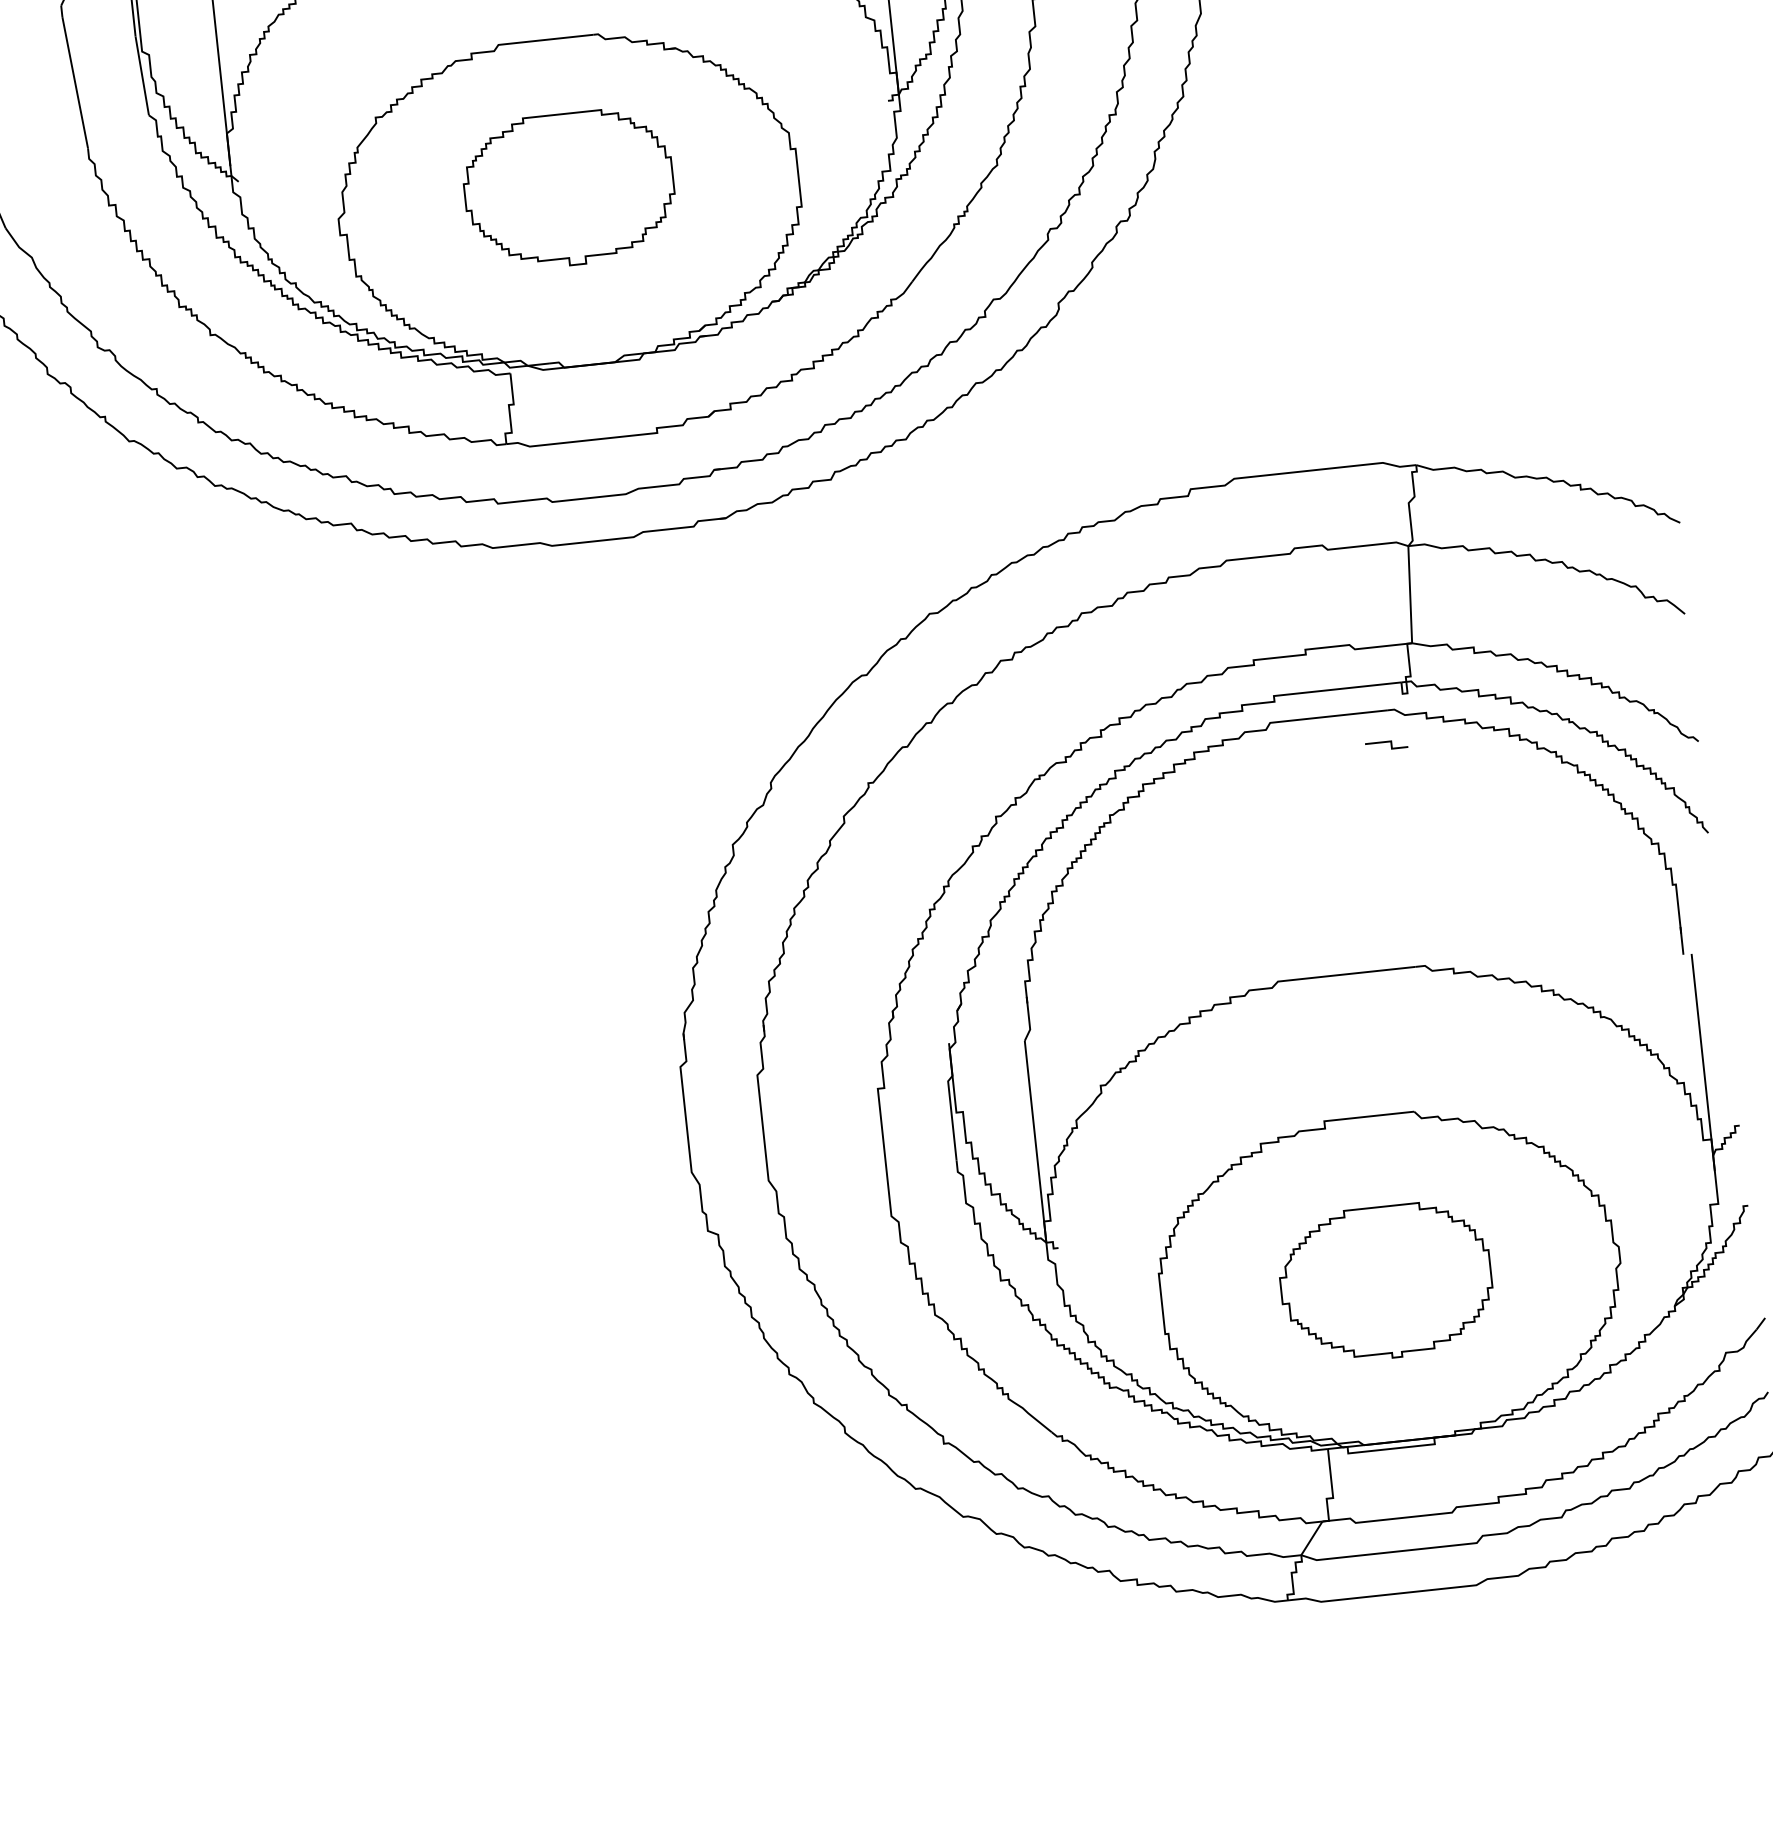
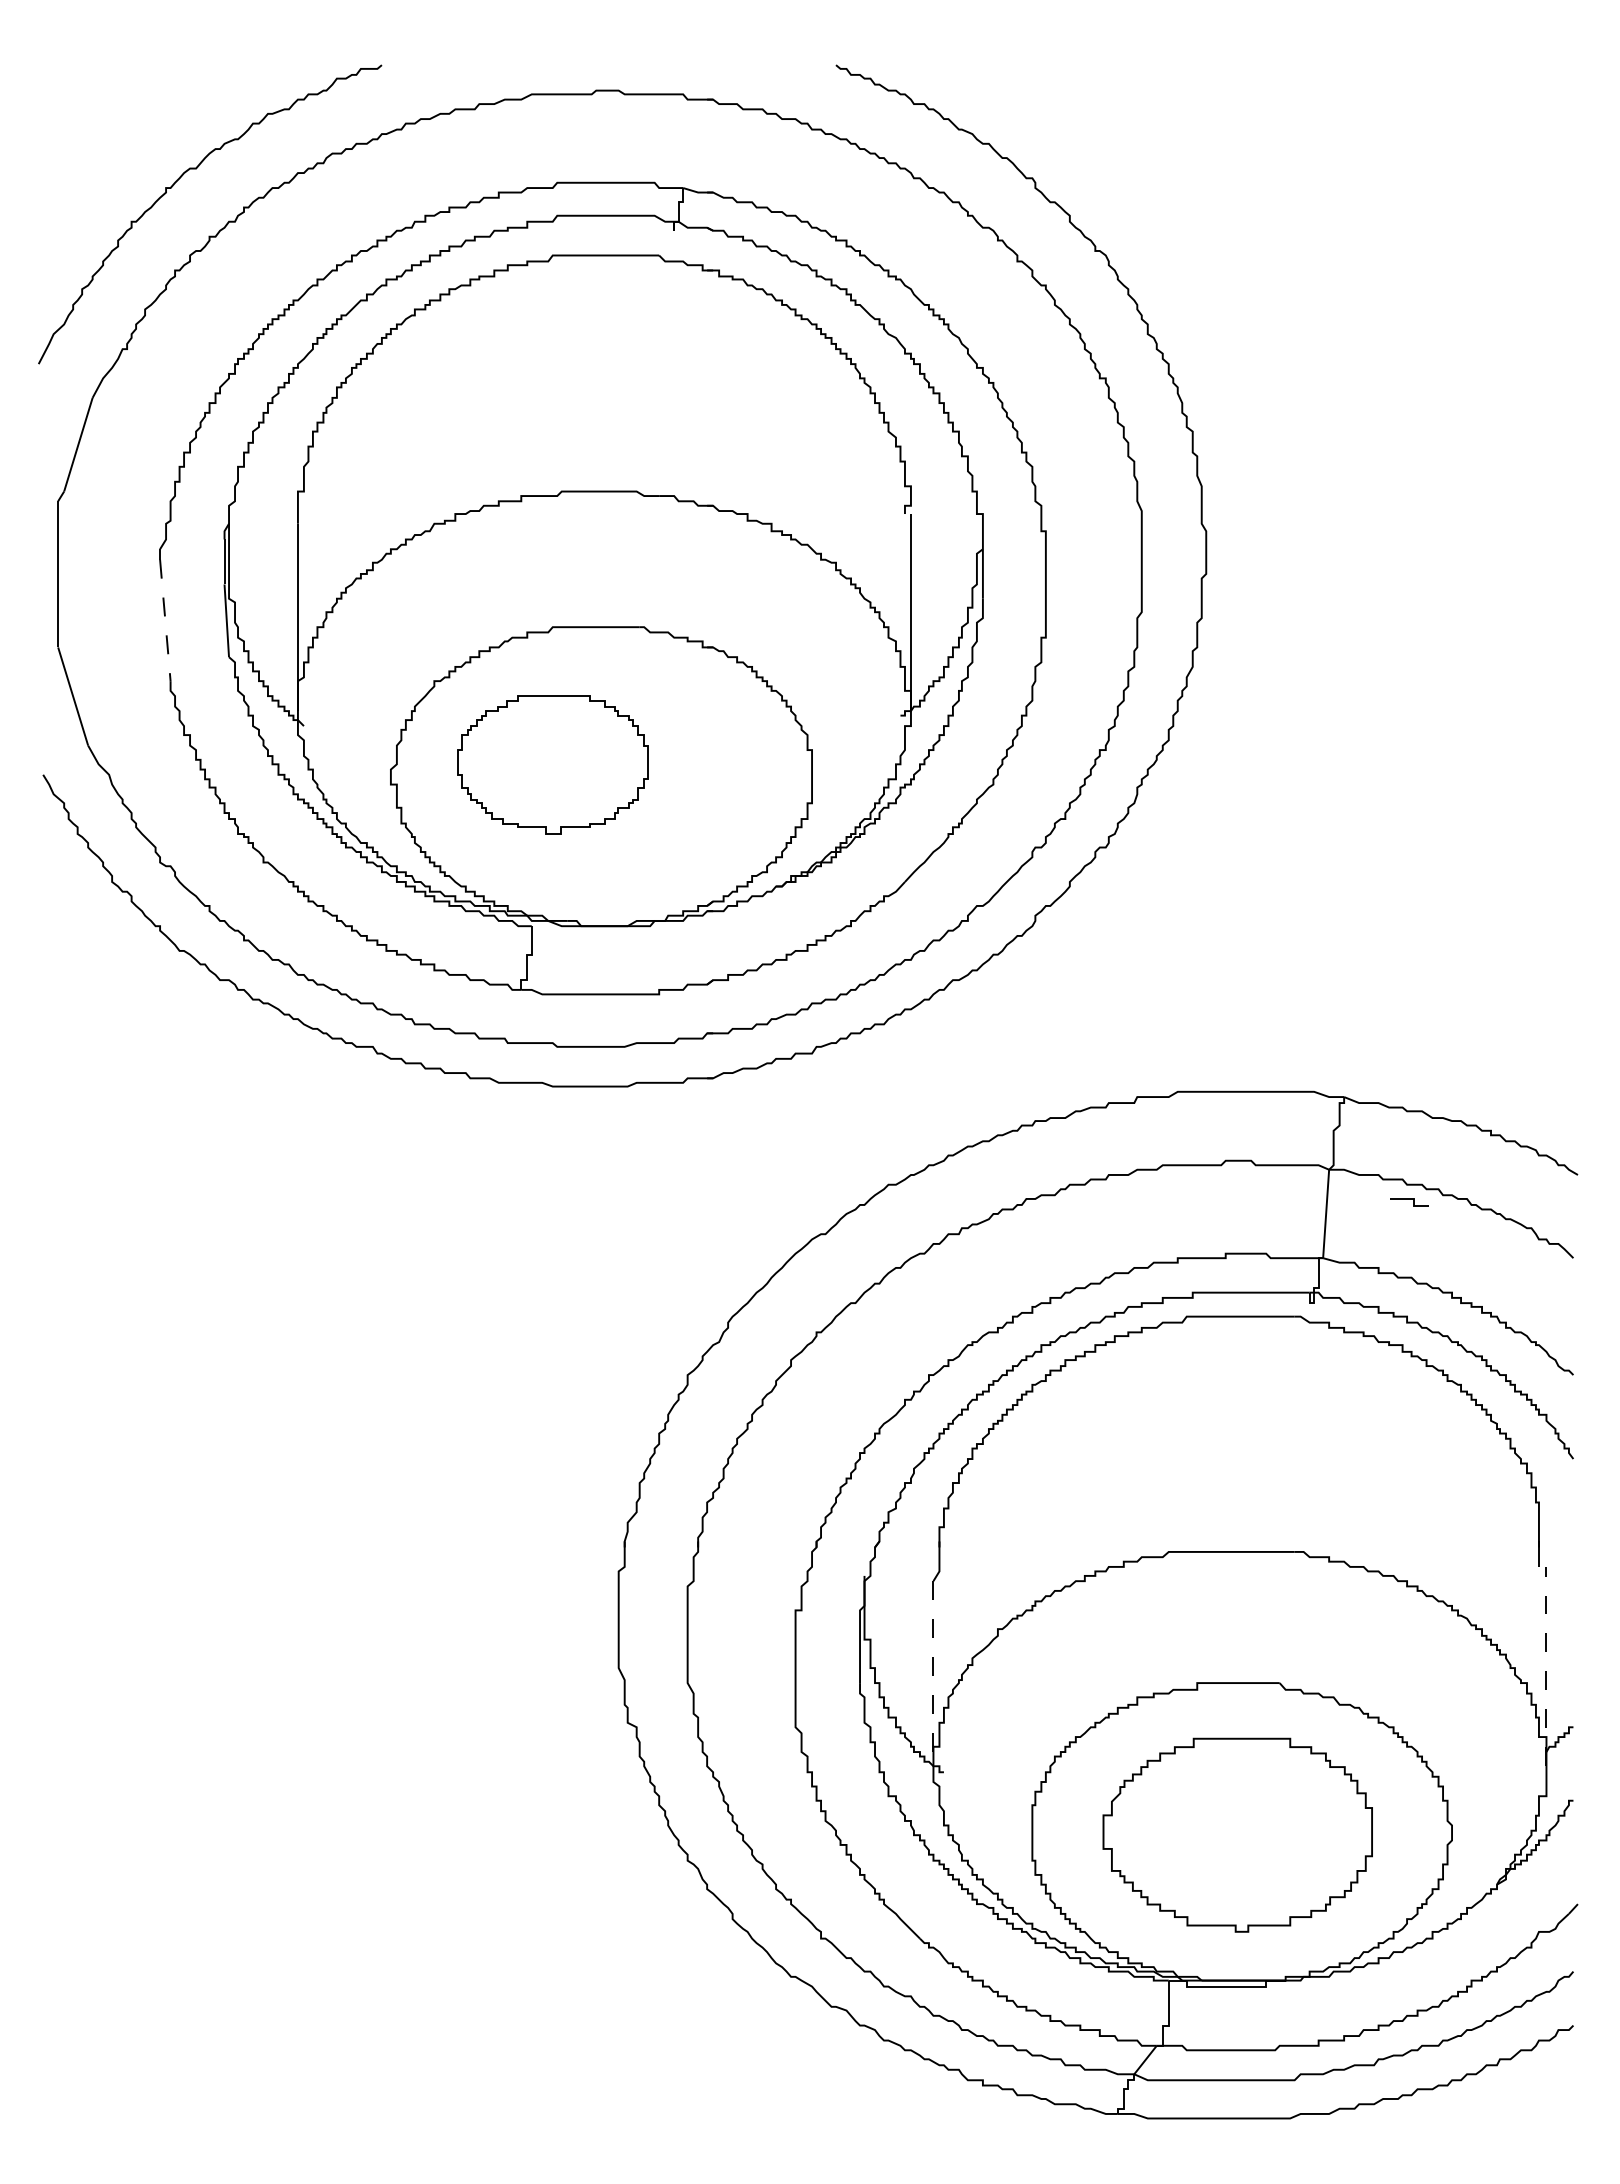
line: (75, 82) -> (165, 620), solid -> dashed
part: (568, 188) -> (552, 764), moved
curve: (1386, 742) -> (1409, 1199), moved
line: (1703, 1062) -> (1546, 1666), solid -> dashed
line: (1035, 1141) -> (933, 1673), solid -> dashed
part: (1385, 1281) -> (1237, 1834), size x1.4

